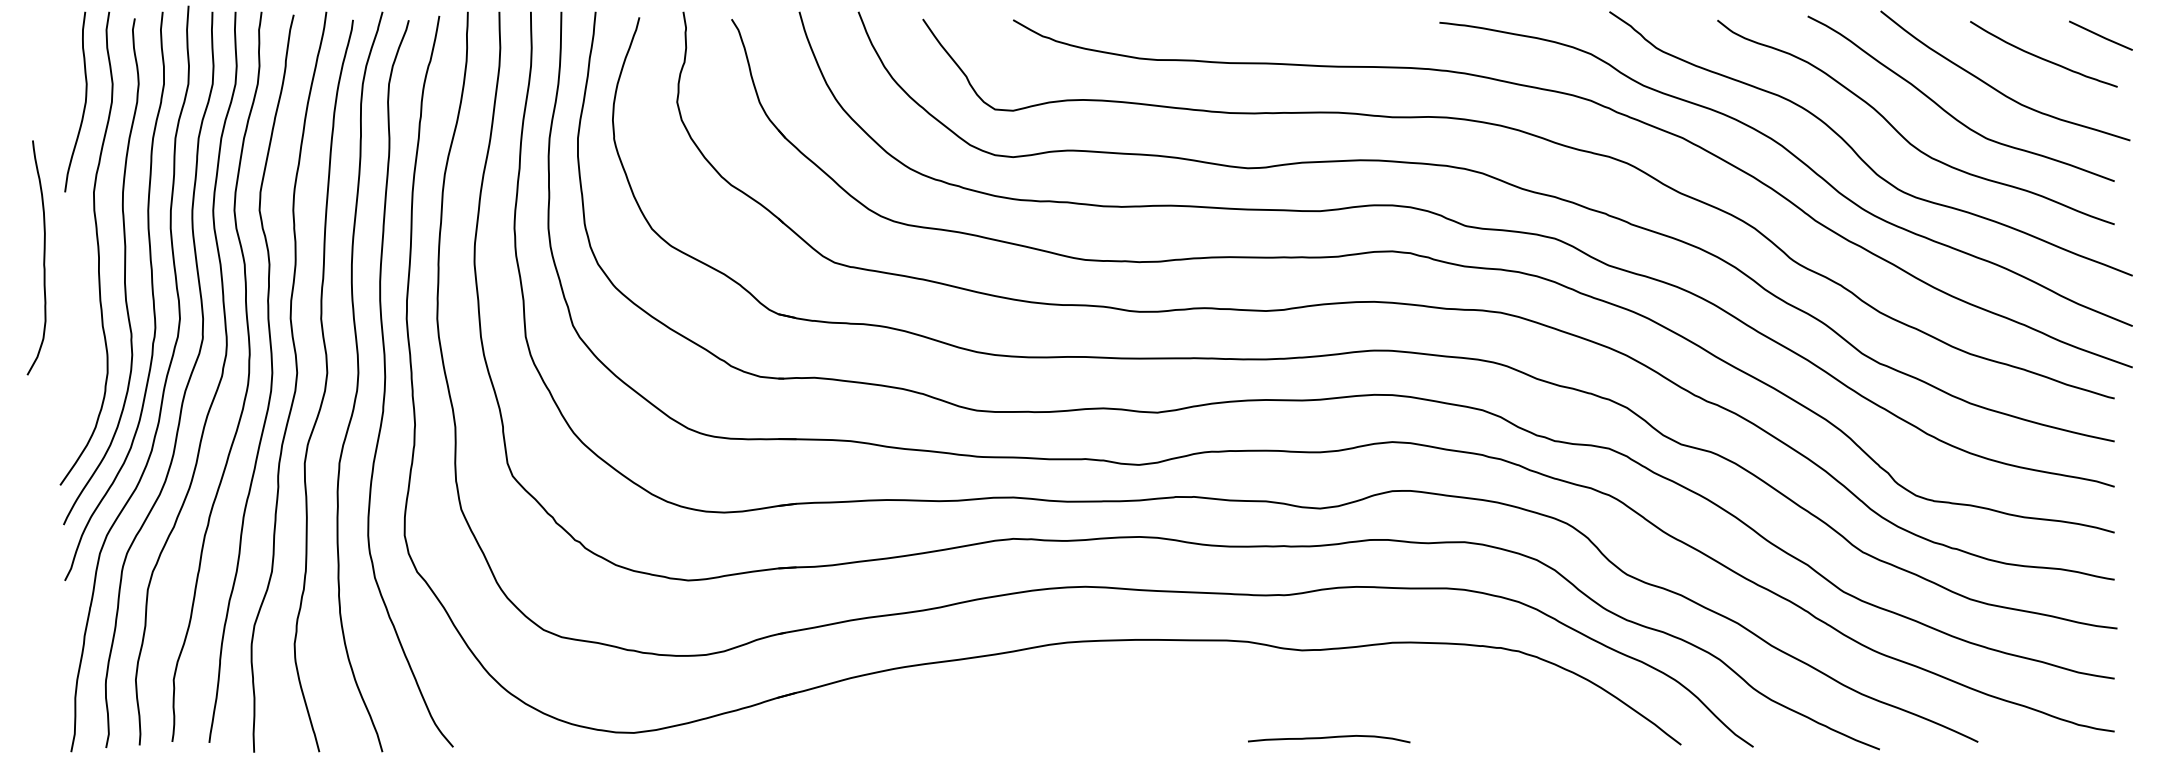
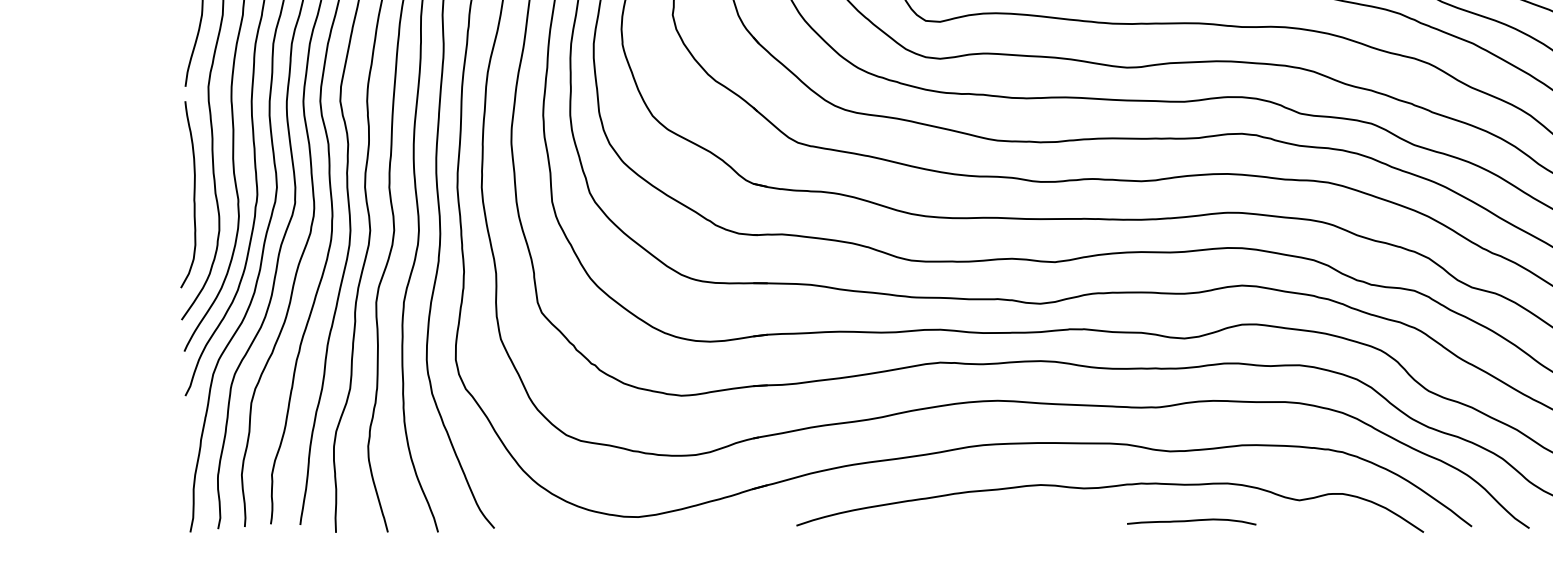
curve: (43, 257) -> (193, 194), moved
curve: (1221, 696) -> (1106, 488), added

